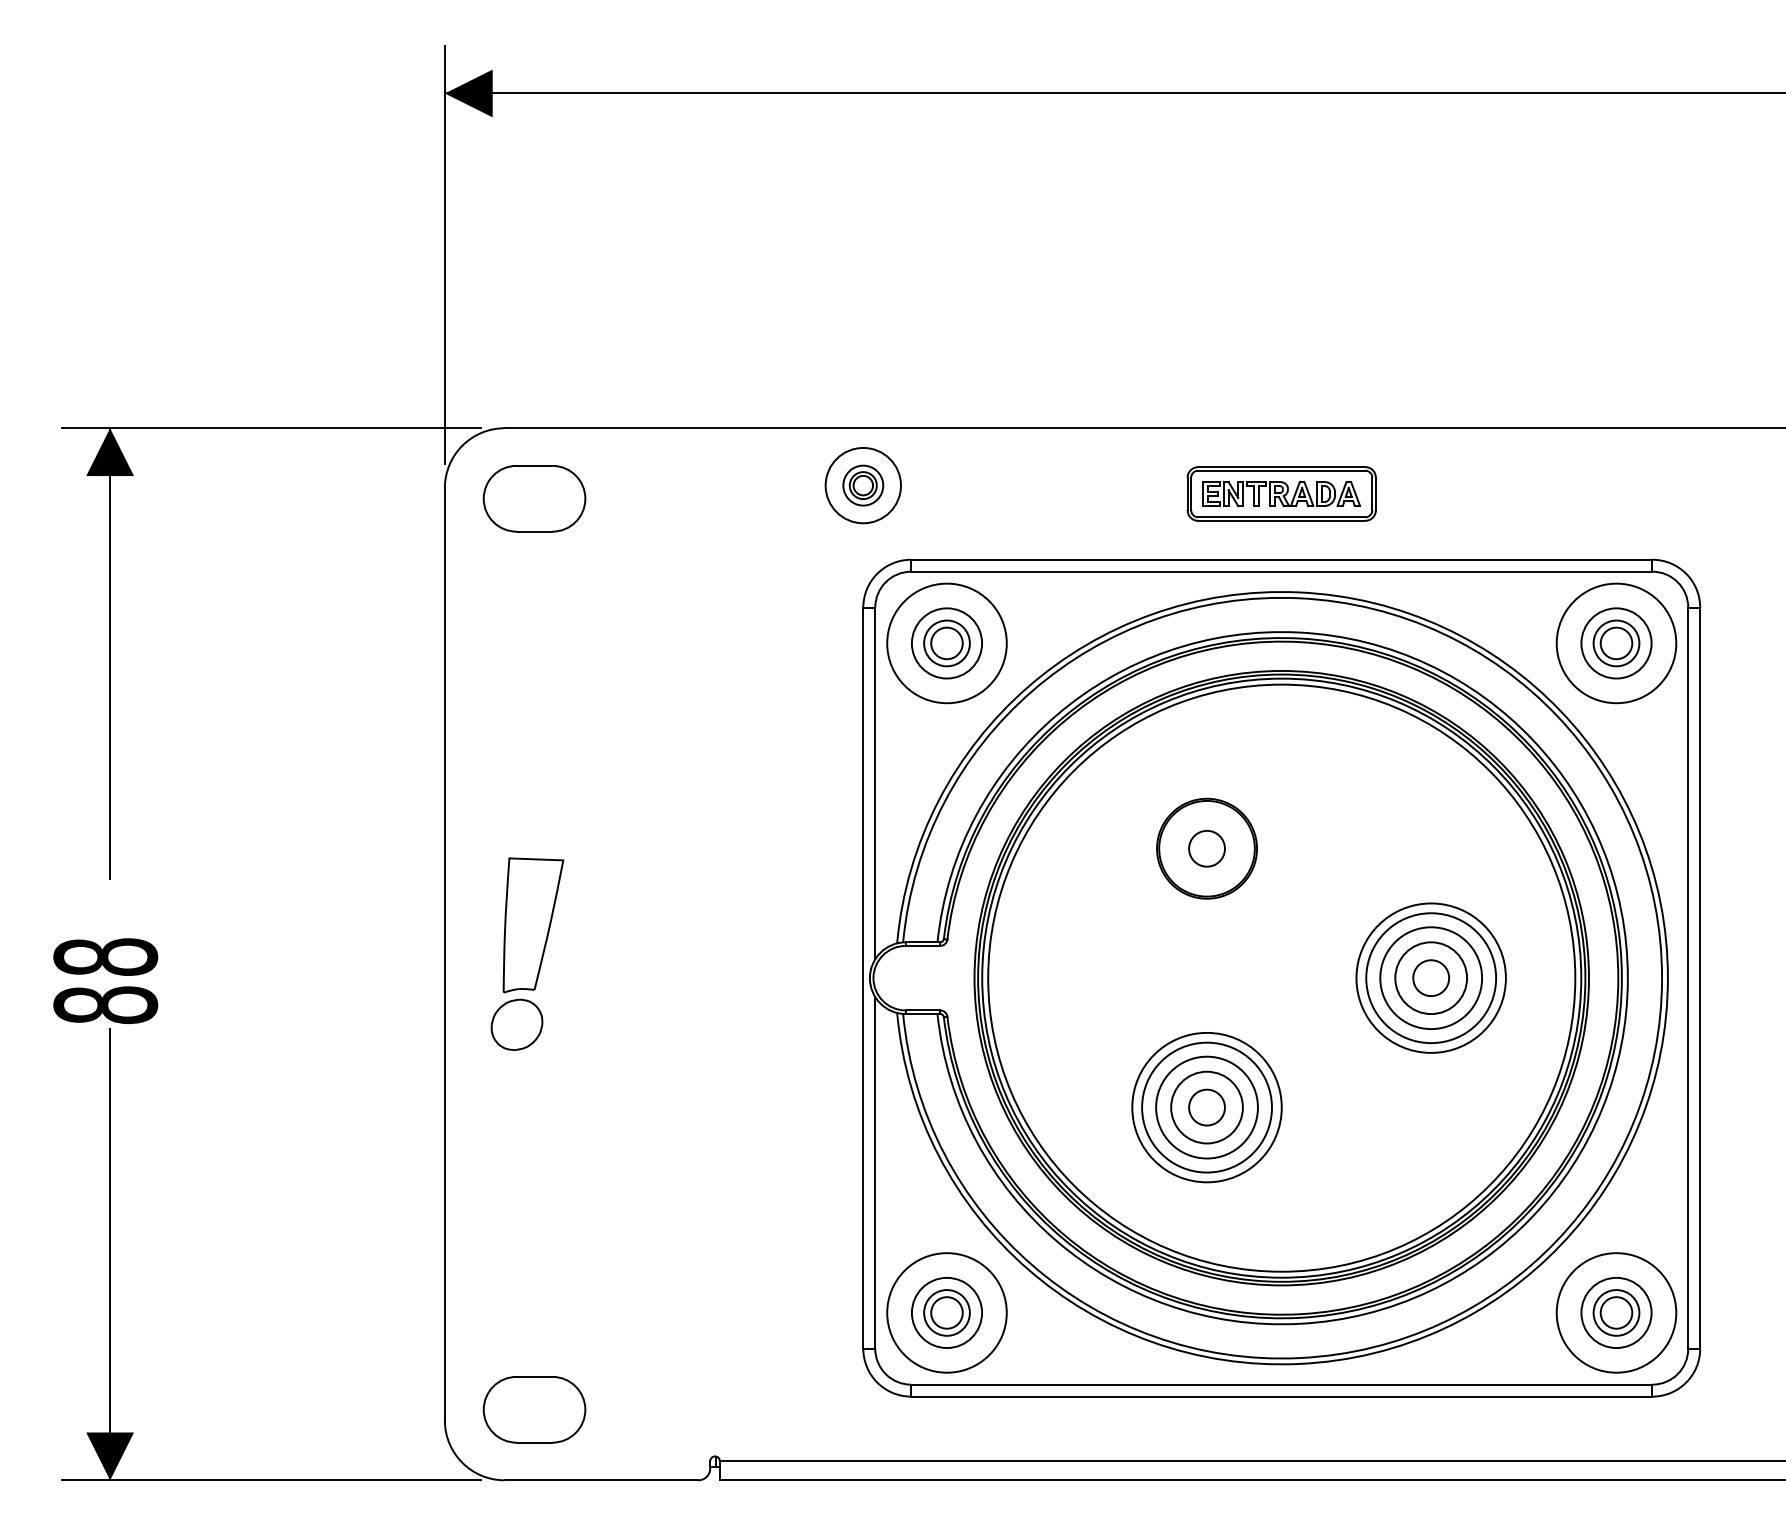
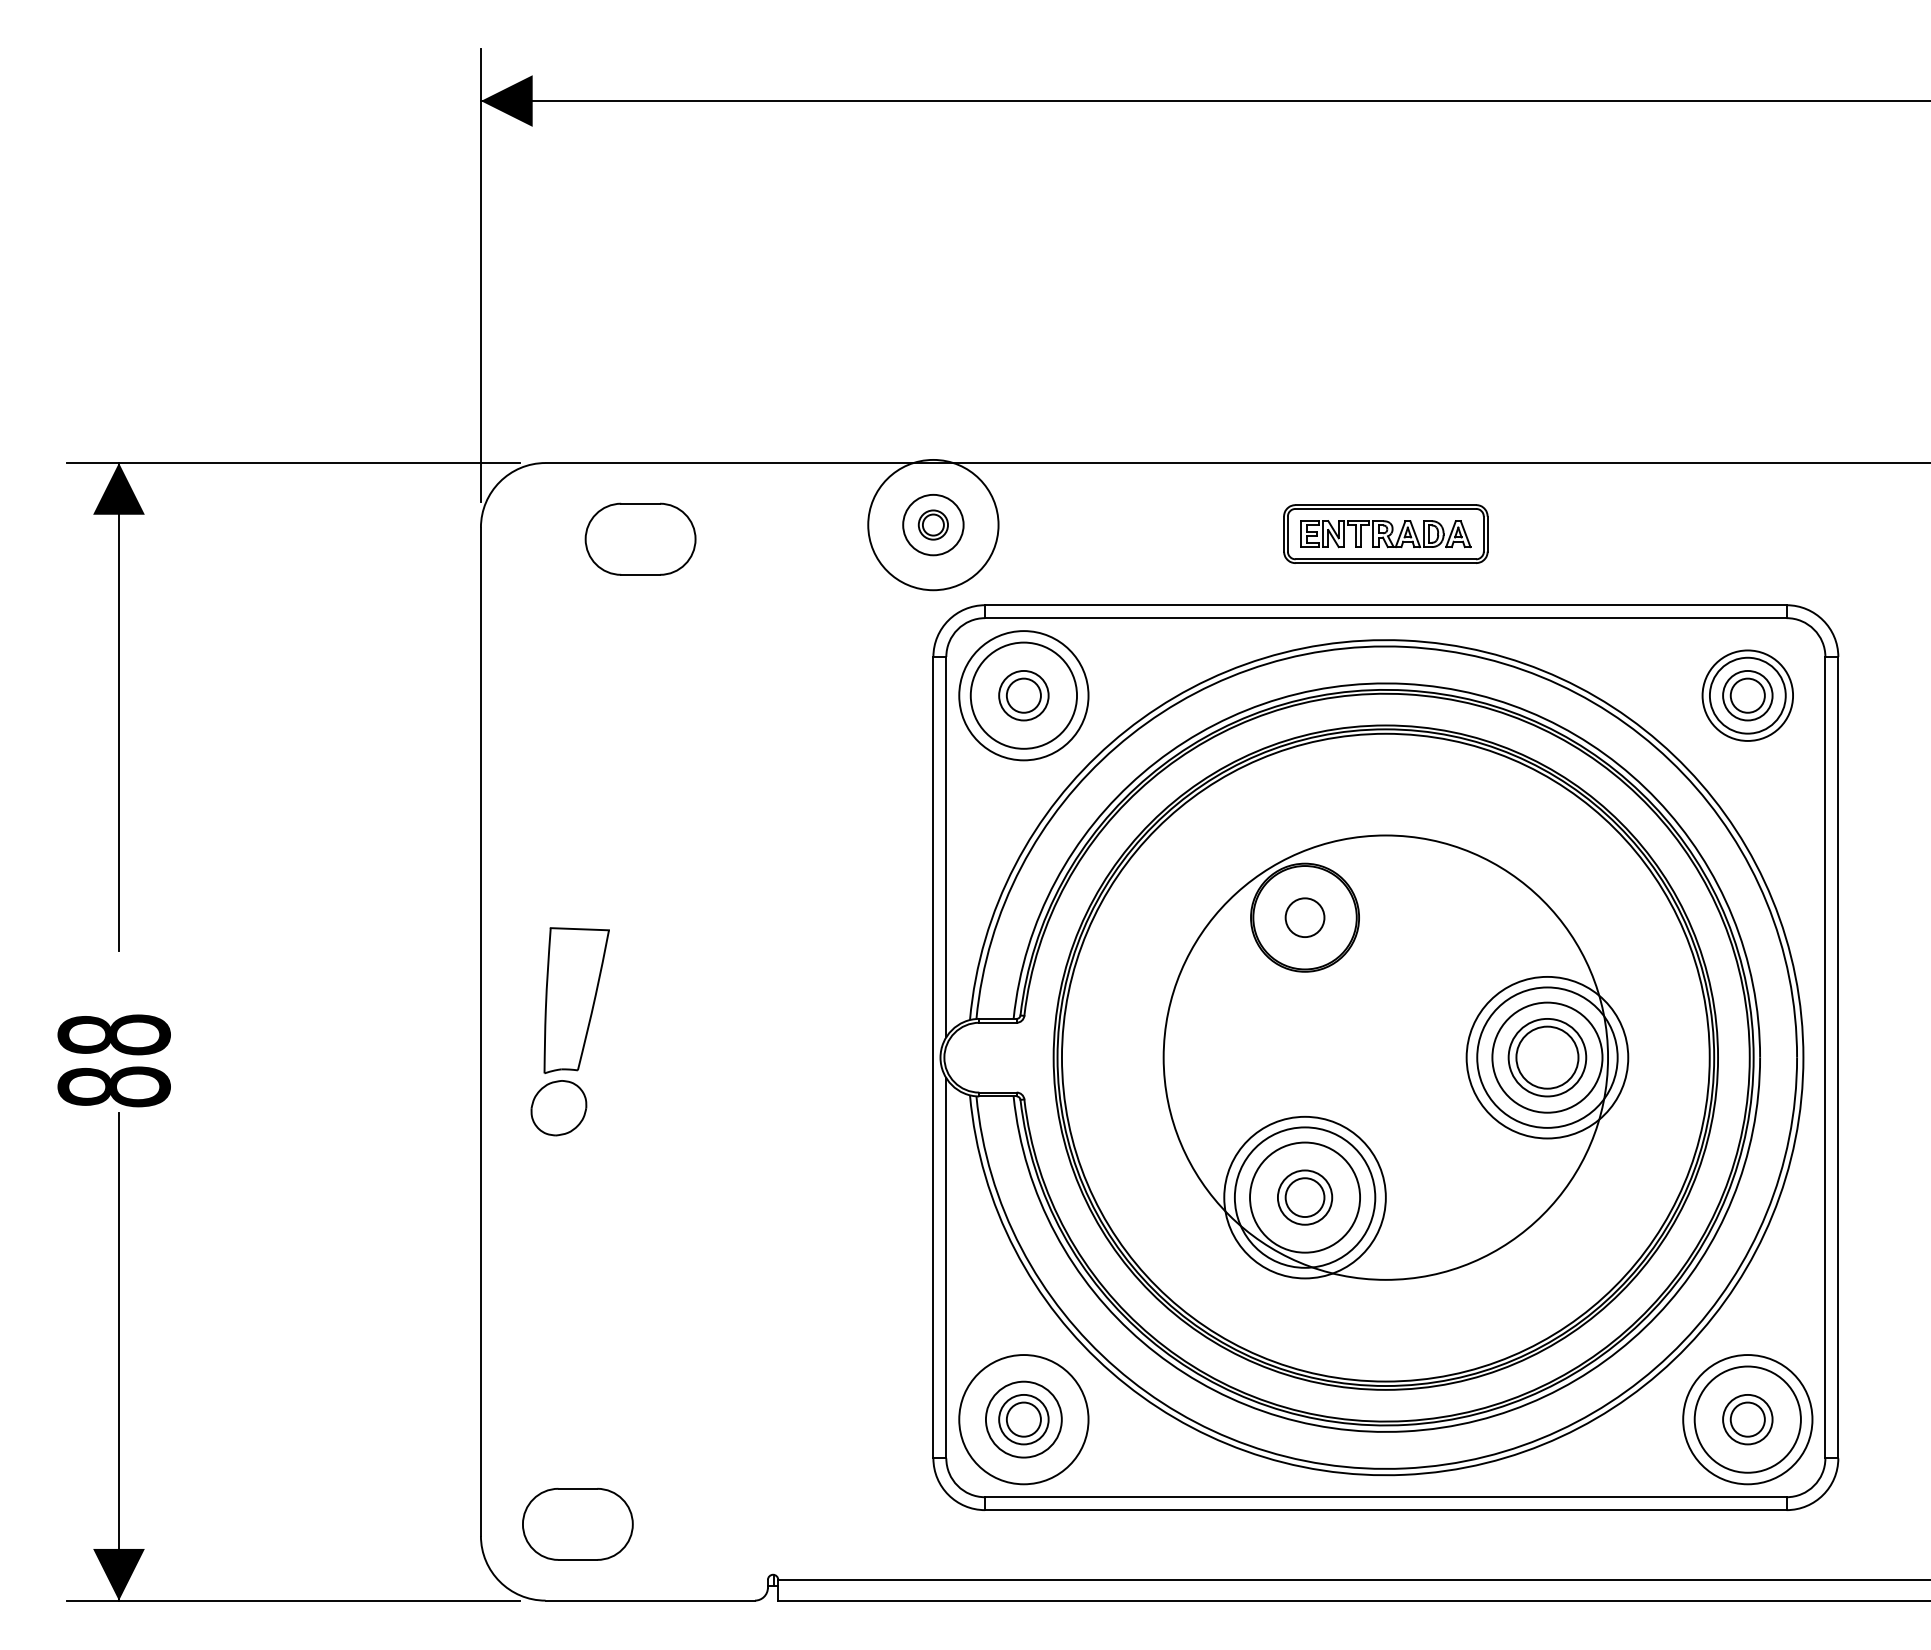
circle: (862, 485) -> (932, 524), size x1.6
circle: (863, 485) -> (933, 524), size x1.4
part: (534, 498) -> (640, 538), moved
circle: (946, 643) -> (1023, 695), size x1.4
circle: (1616, 643) -> (1747, 695), size x0.7
circle: (1281, 977) -> (1385, 1056), size x0.7
circle: (1431, 978) -> (1547, 1058), size x1.6
circle: (1206, 1107) -> (1304, 1197), size x0.7
circle: (1616, 1312) -> (1747, 1419), size x1.4

